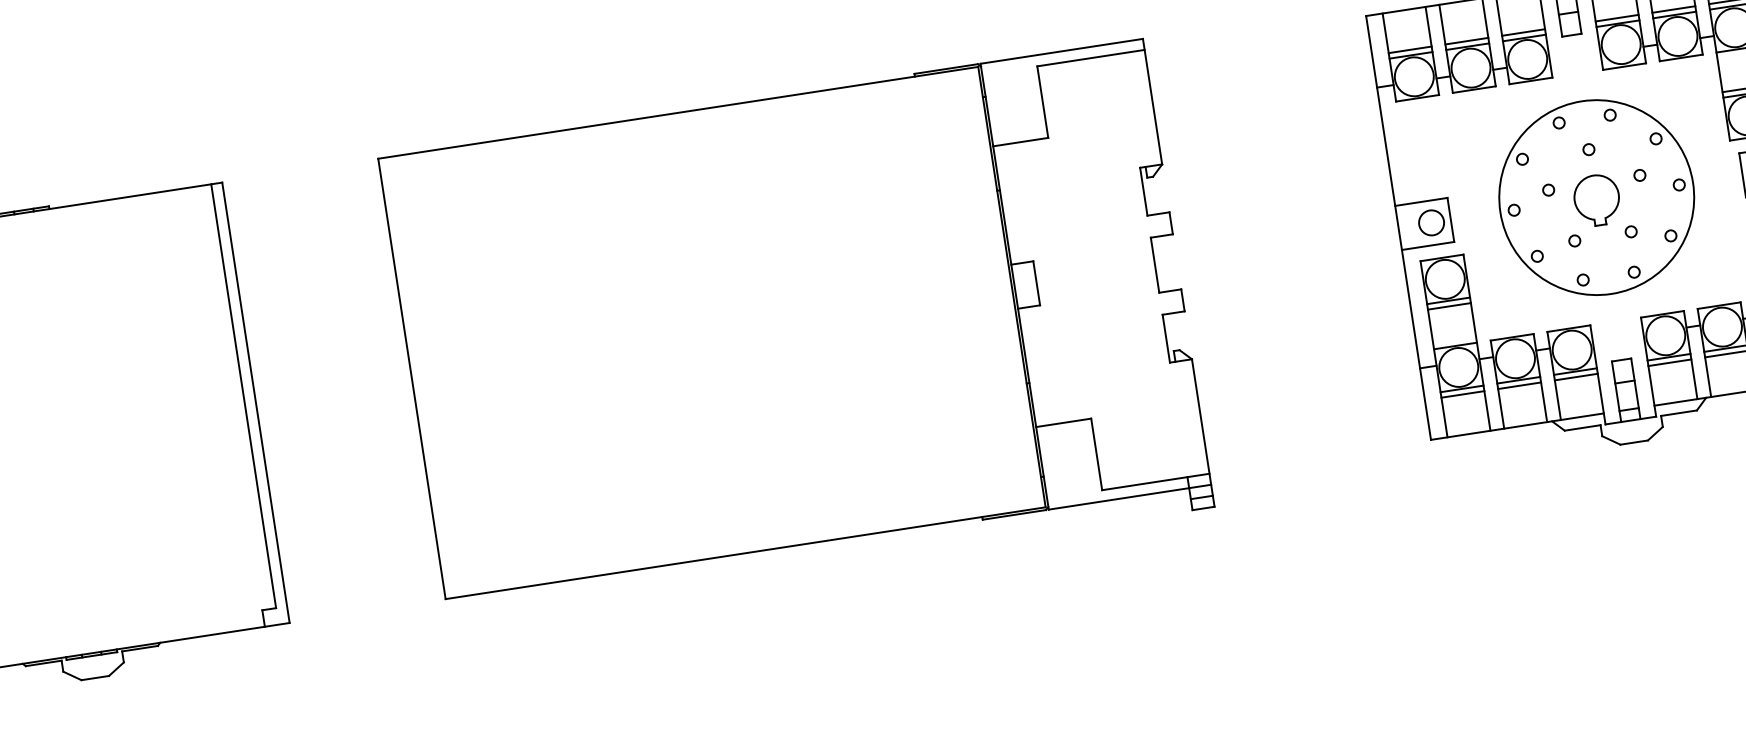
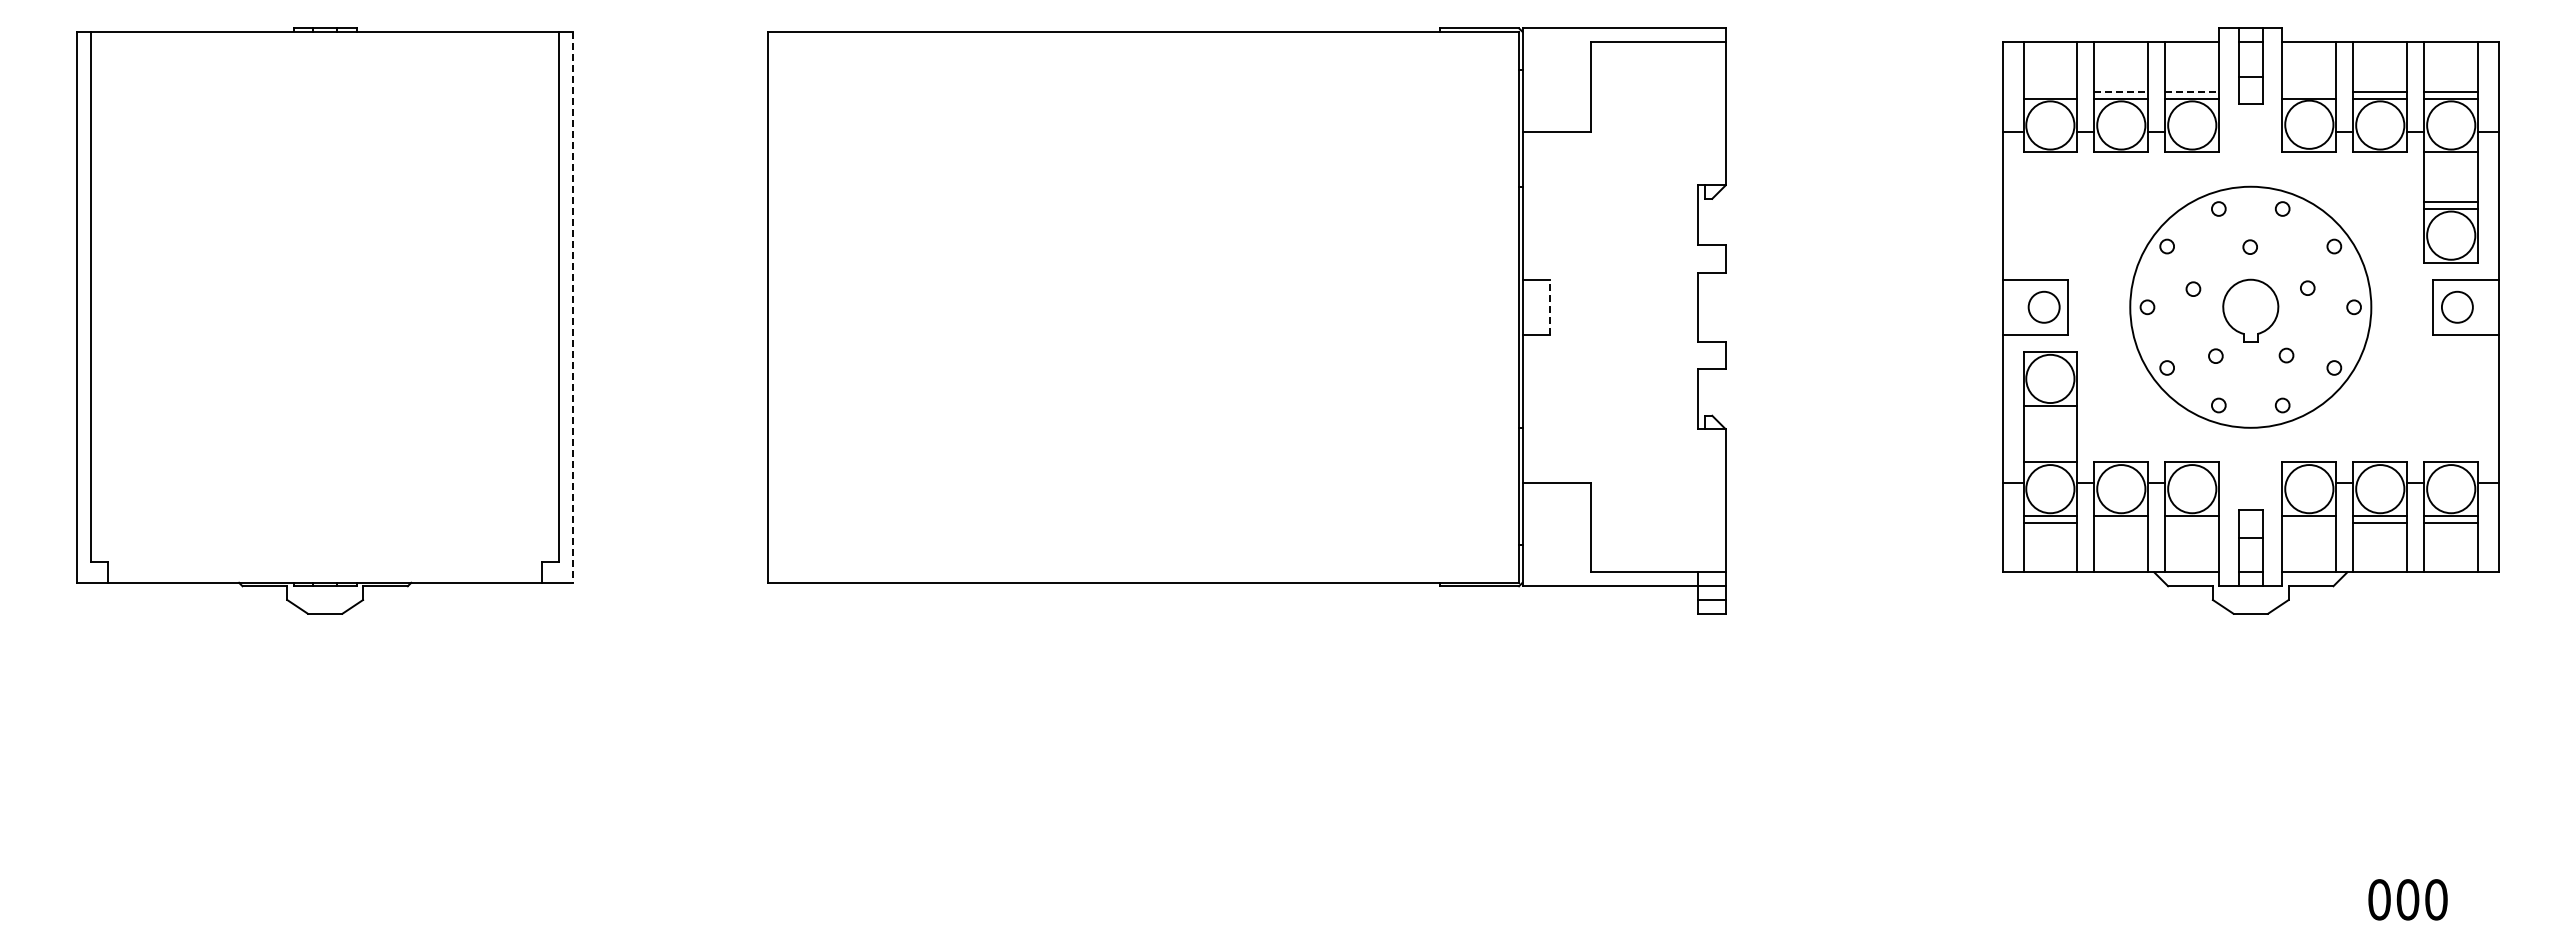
line: (1617, 17) -> (2309, 91), removed
line: (1523, 32) -> (2192, 91), solid -> dashed
line: (1467, 40) -> (2121, 91), solid -> dashed
line: (1410, 49) -> (2050, 91), removed
line: (1037, 283) -> (1550, 307), solid -> dashed
line: (1449, 306) -> (2050, 412), removed
line: (1669, 362) -> (2309, 522), removed
line: (1576, 376) -> (2192, 522), removed
line: (1519, 385) -> (2121, 522), removed
line: (256, 402) -> (573, 307), solid -> dashed

